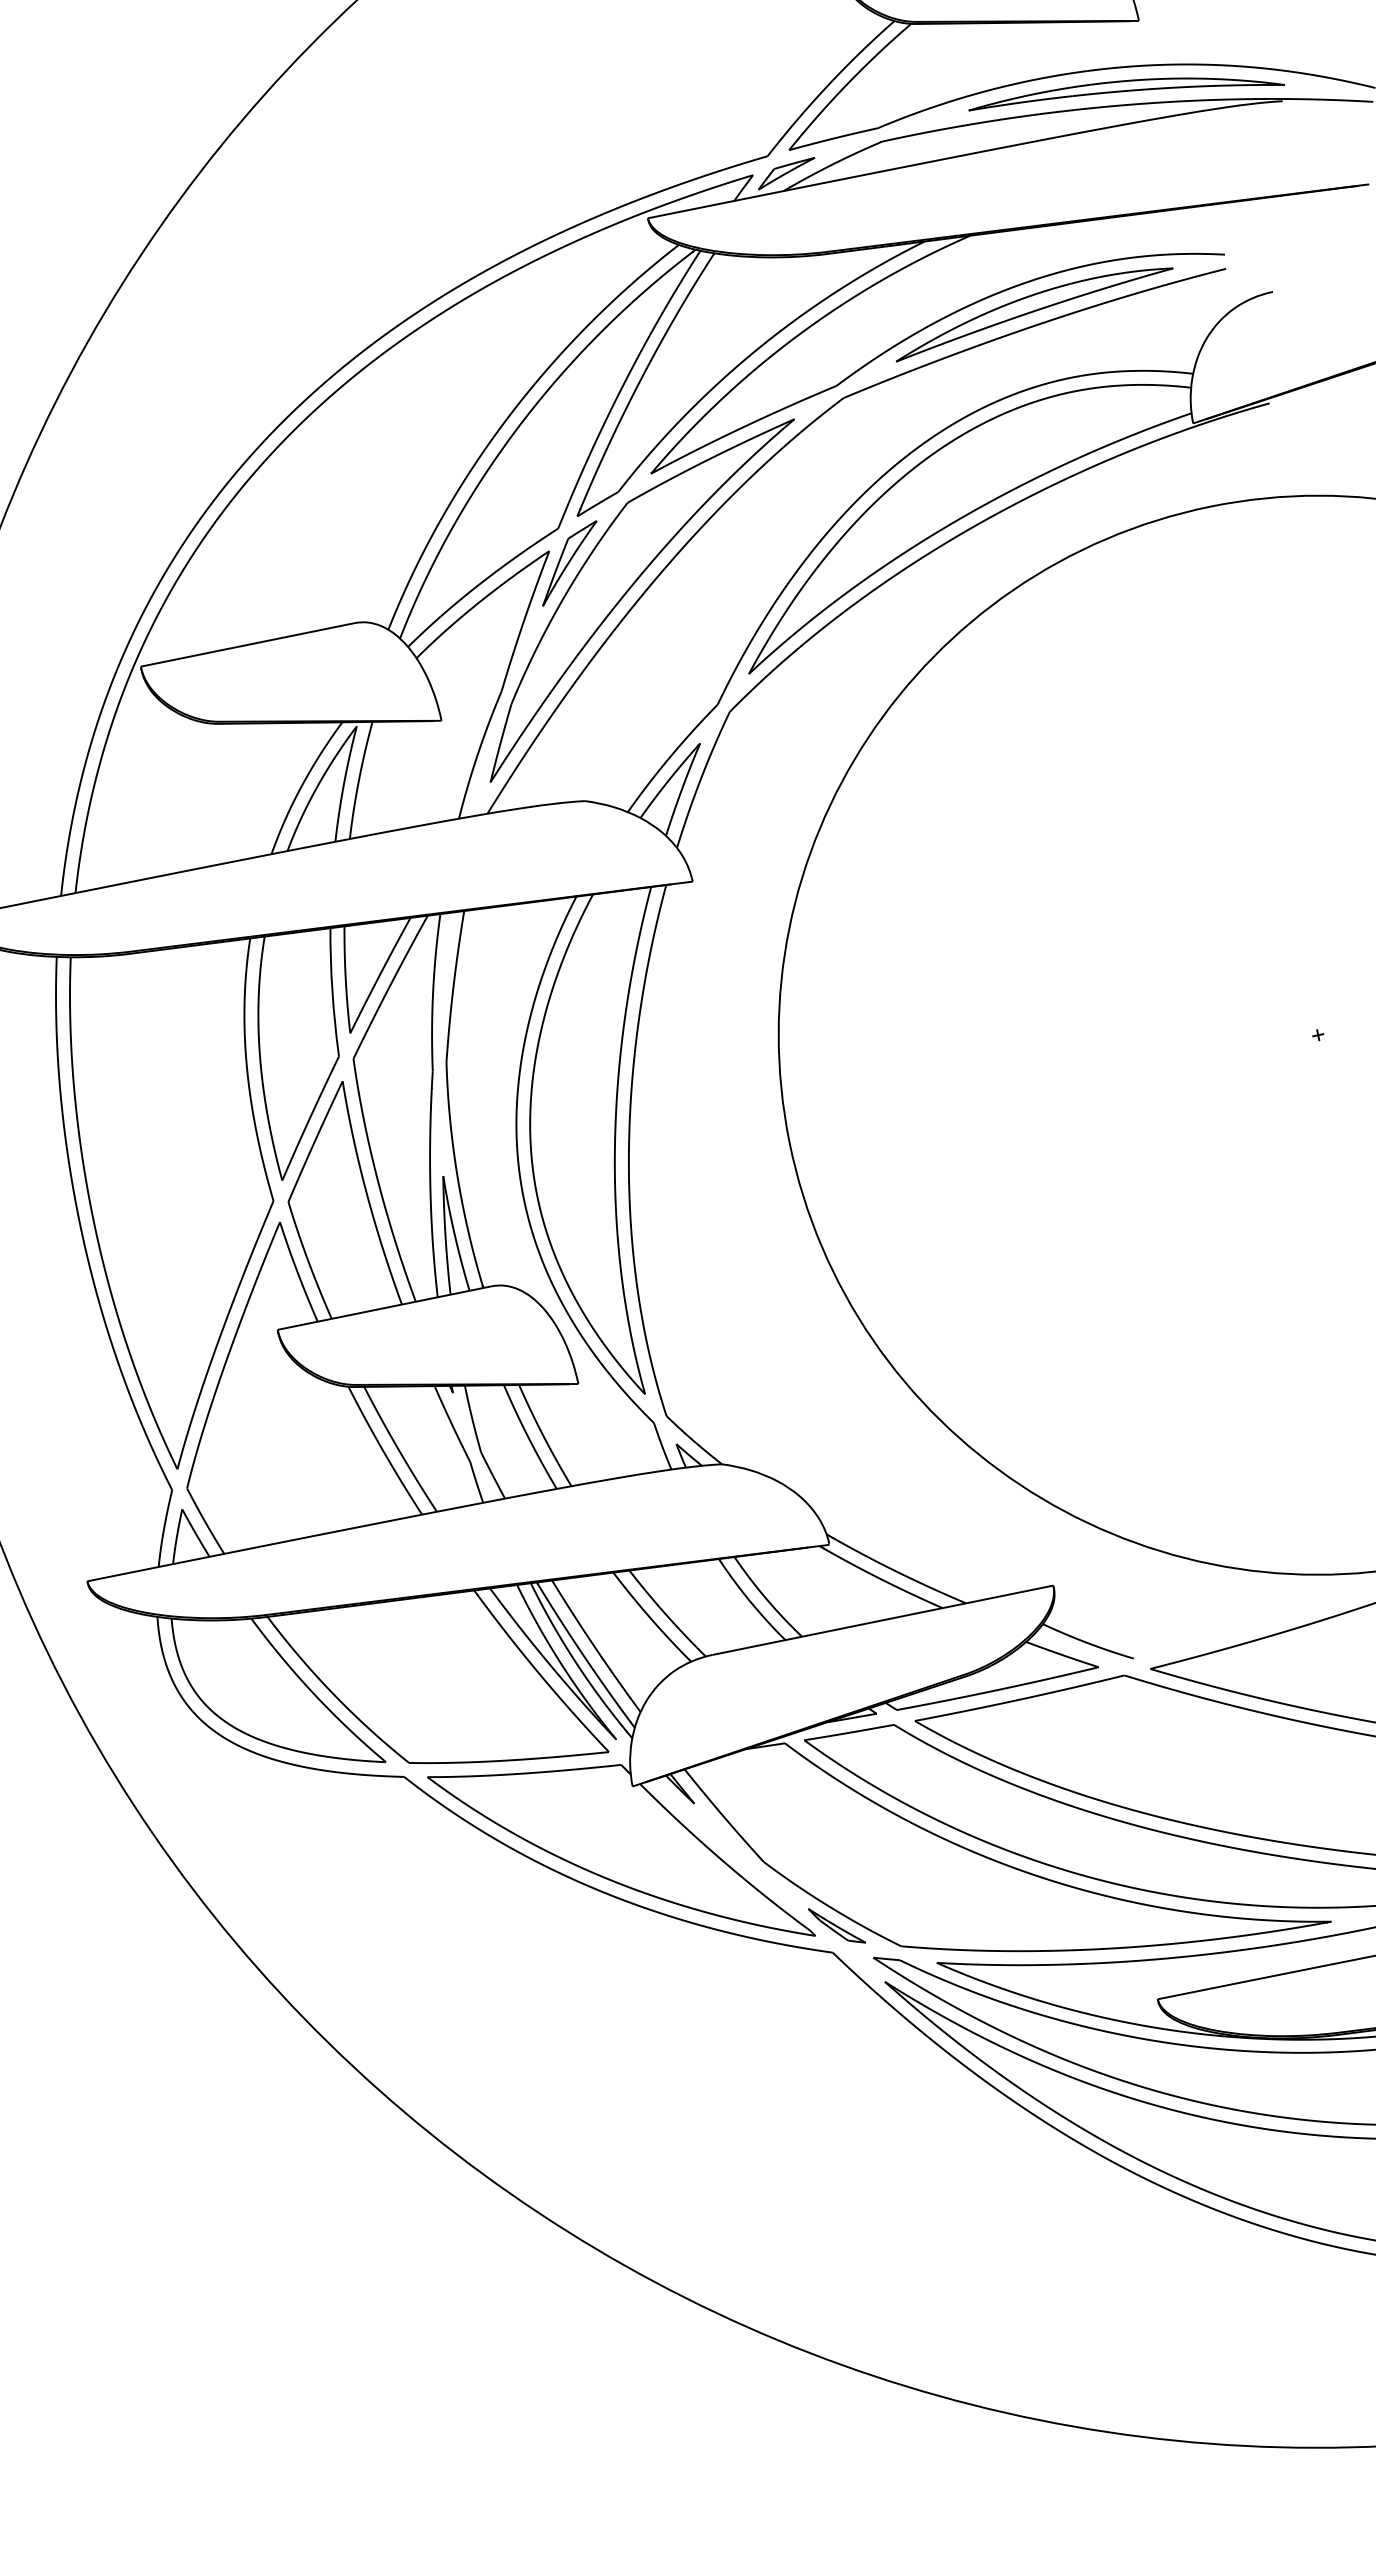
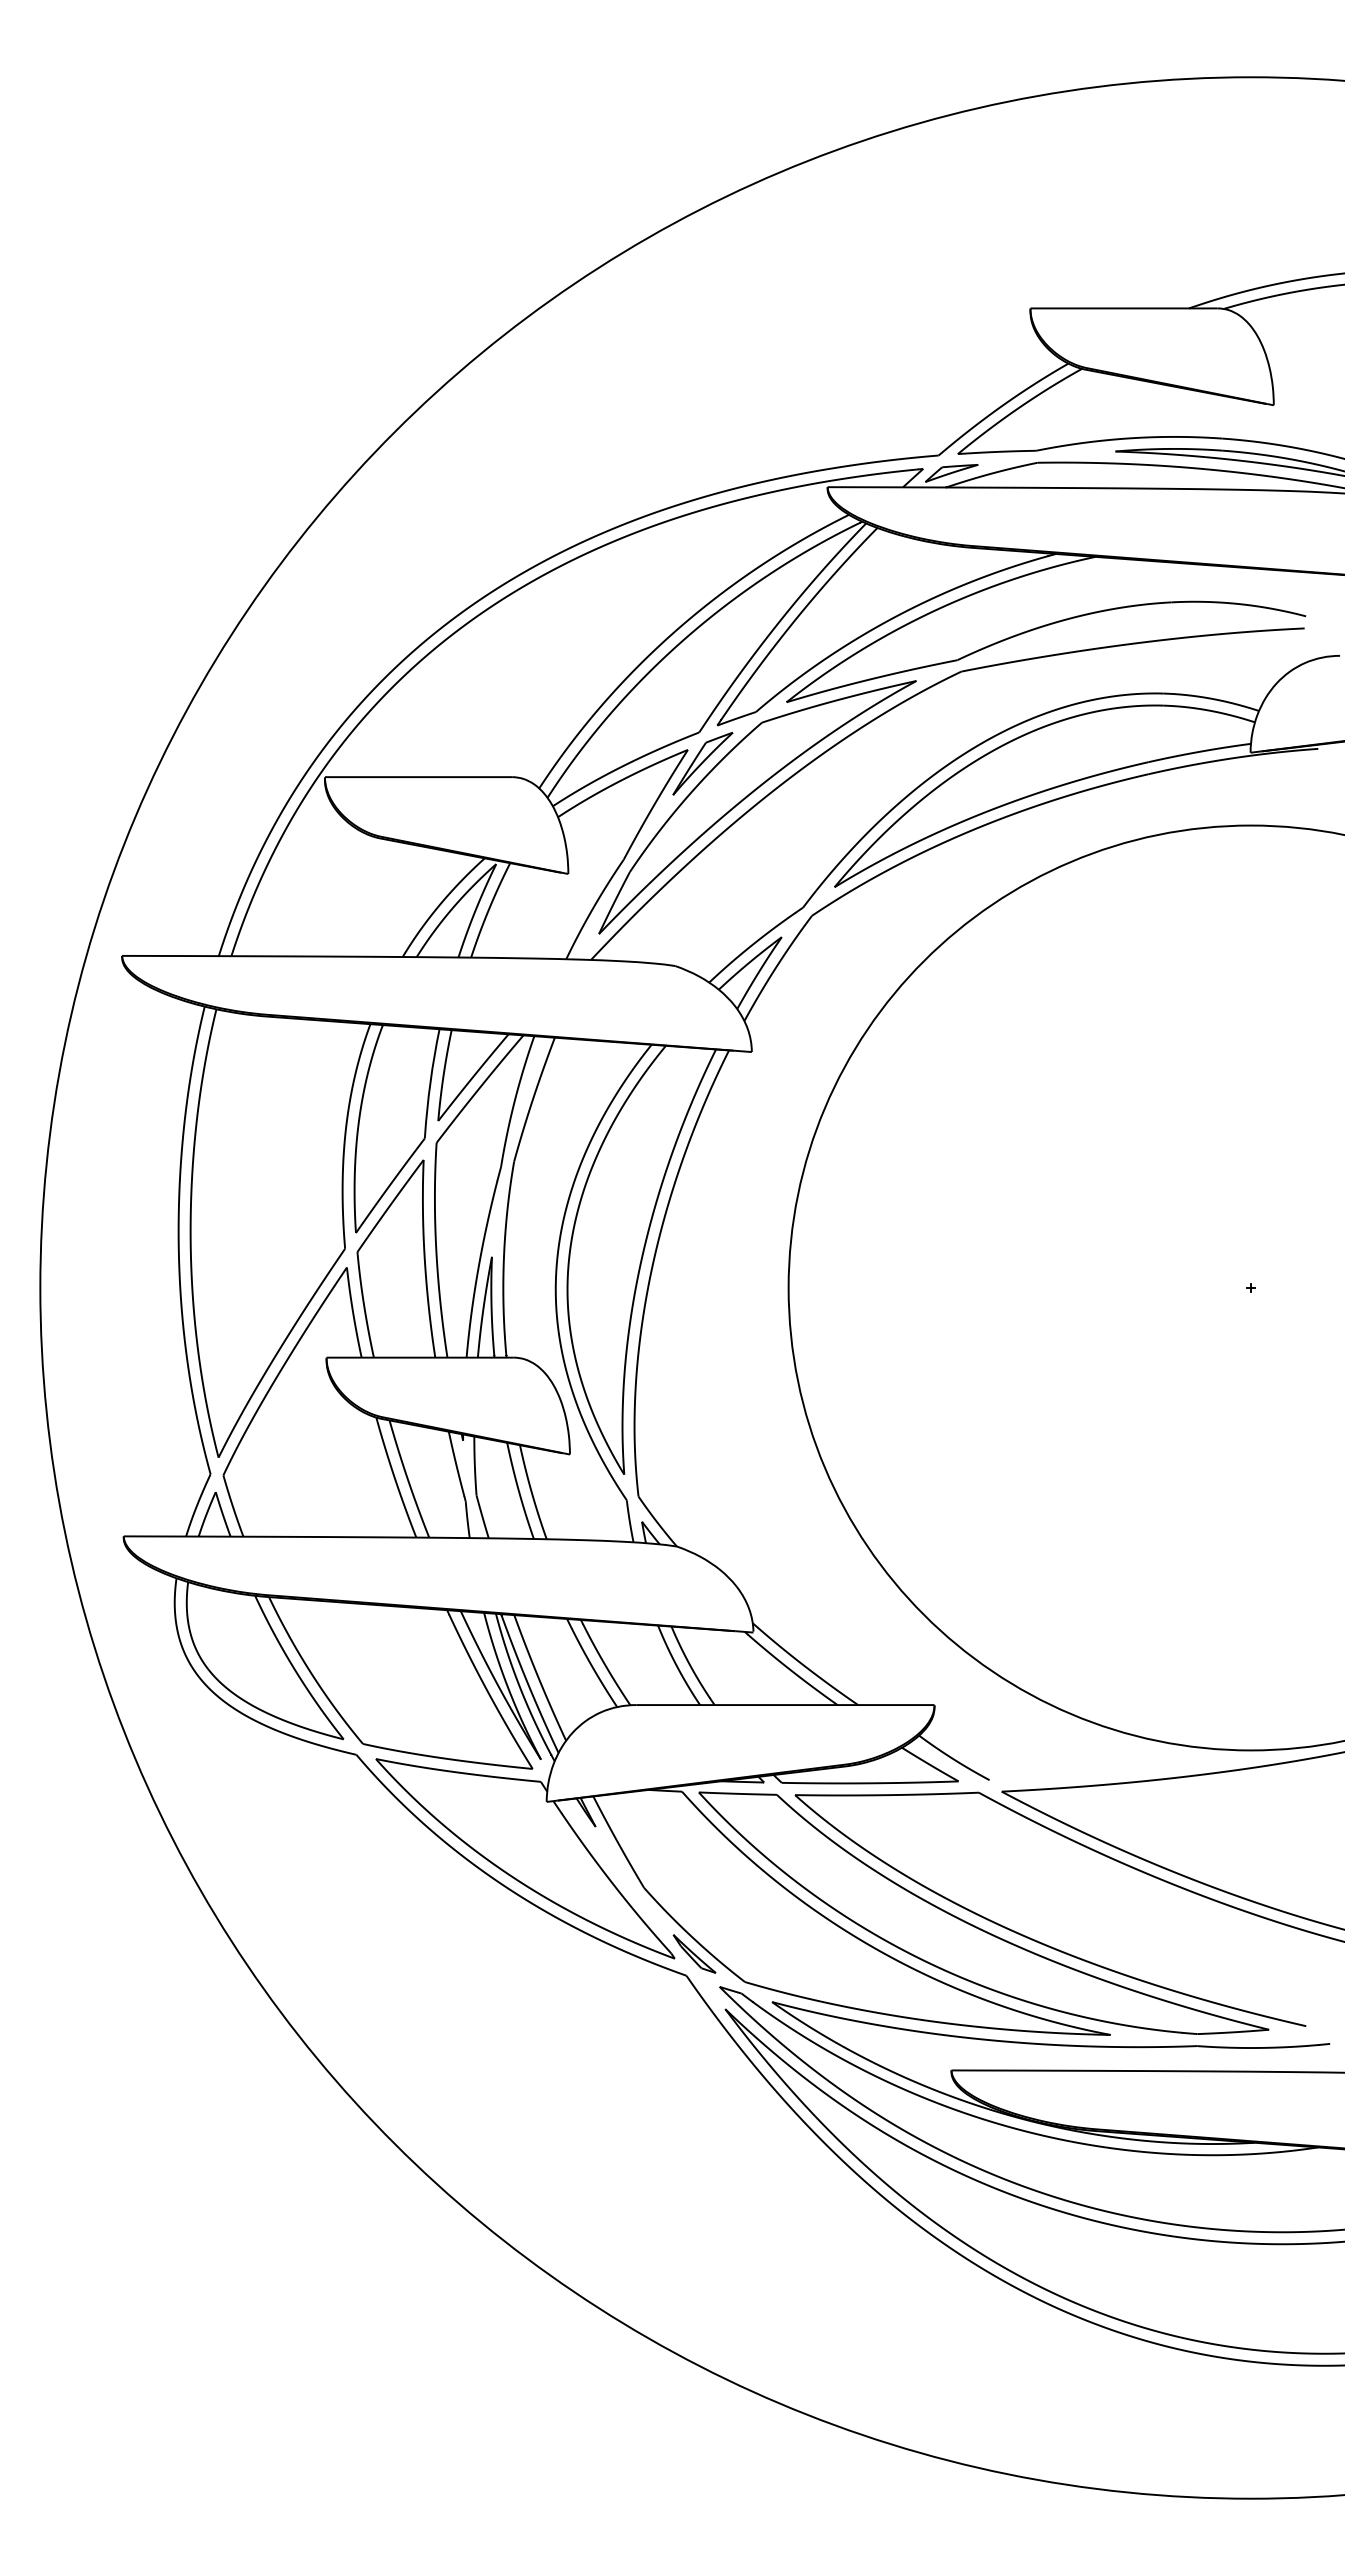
part: (1033, 311) -> (1135, 631), removed

